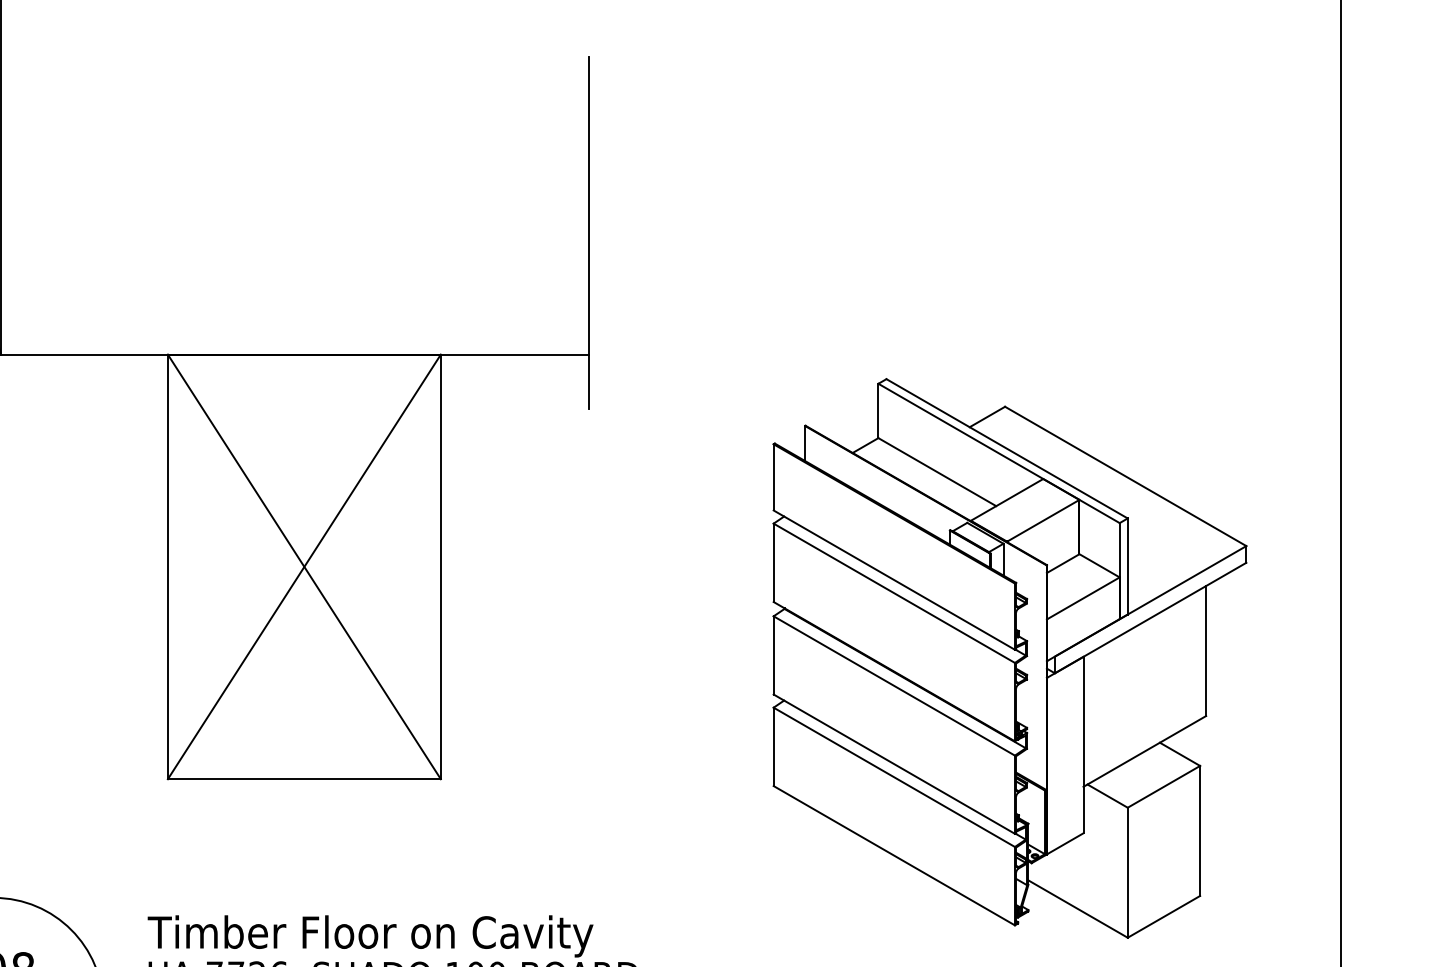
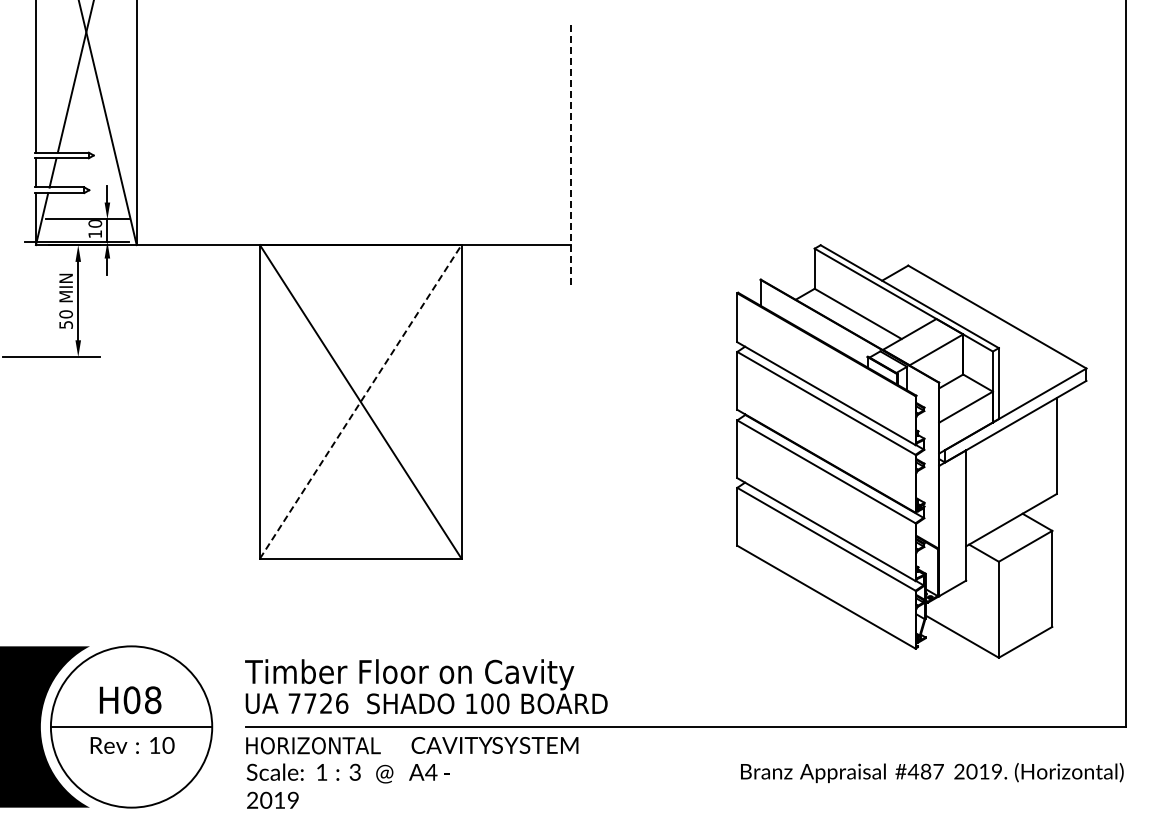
line: (588, 233) -> (570, 155), solid -> dashed
line: (305, 566) -> (361, 401), solid -> dashed
part: (1009, 658) -> (911, 451), moved

